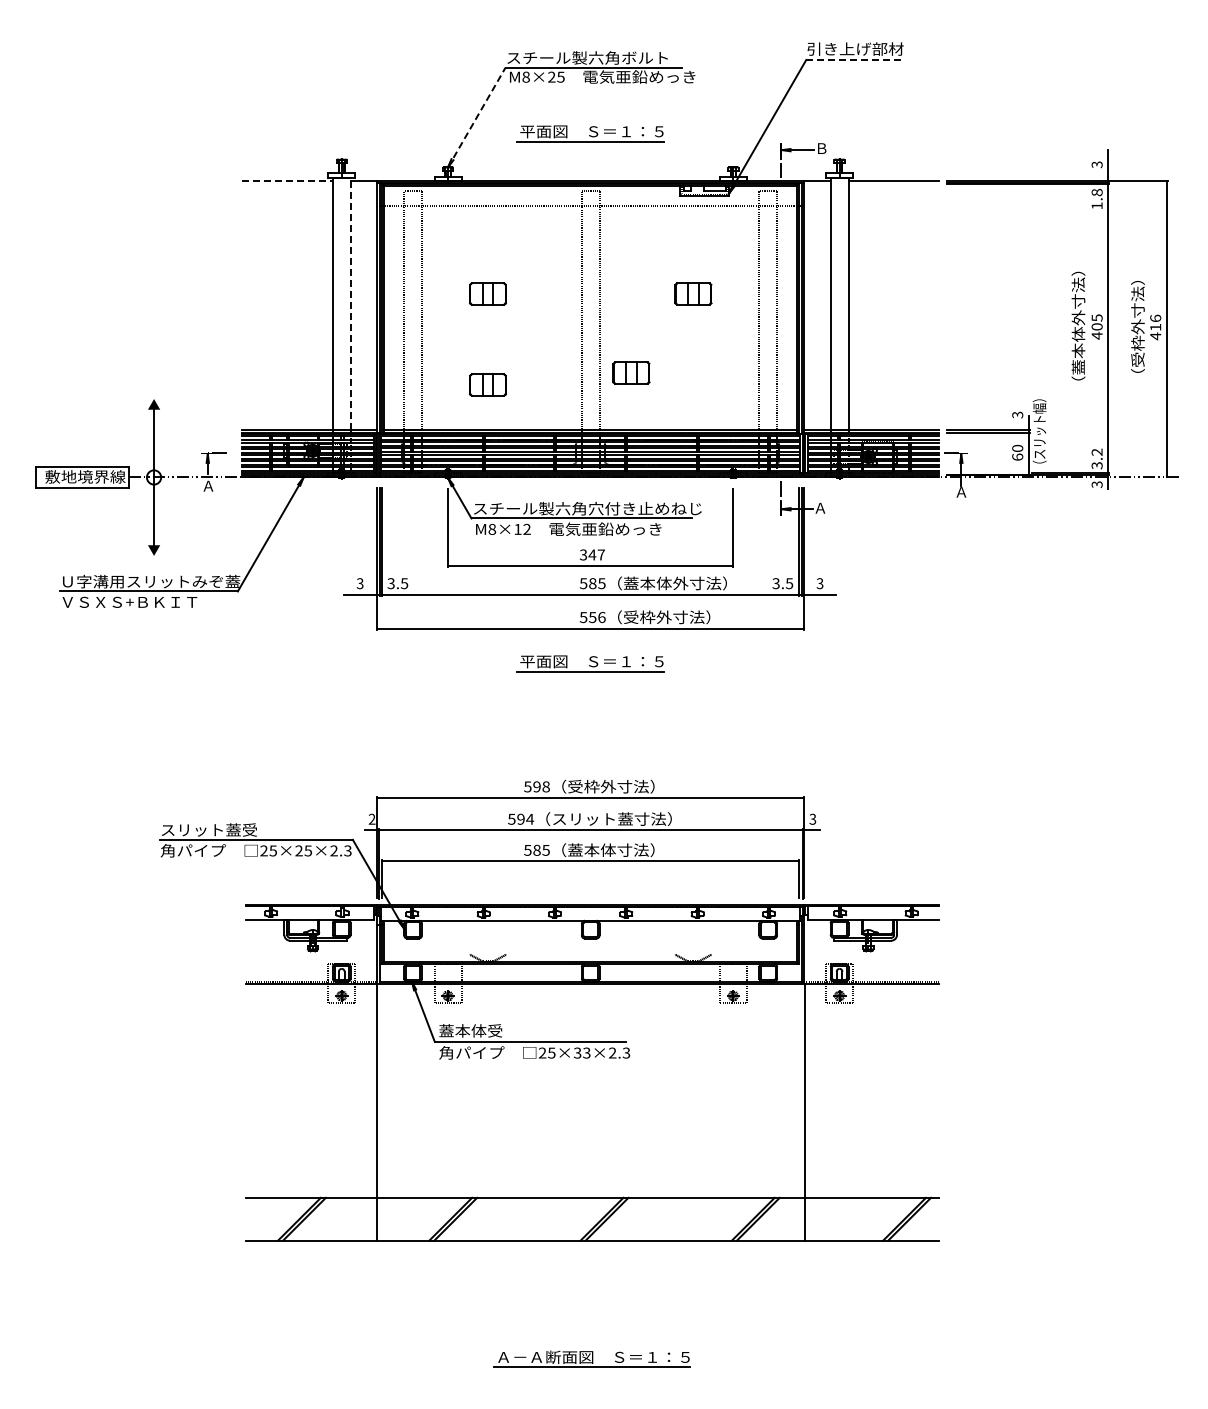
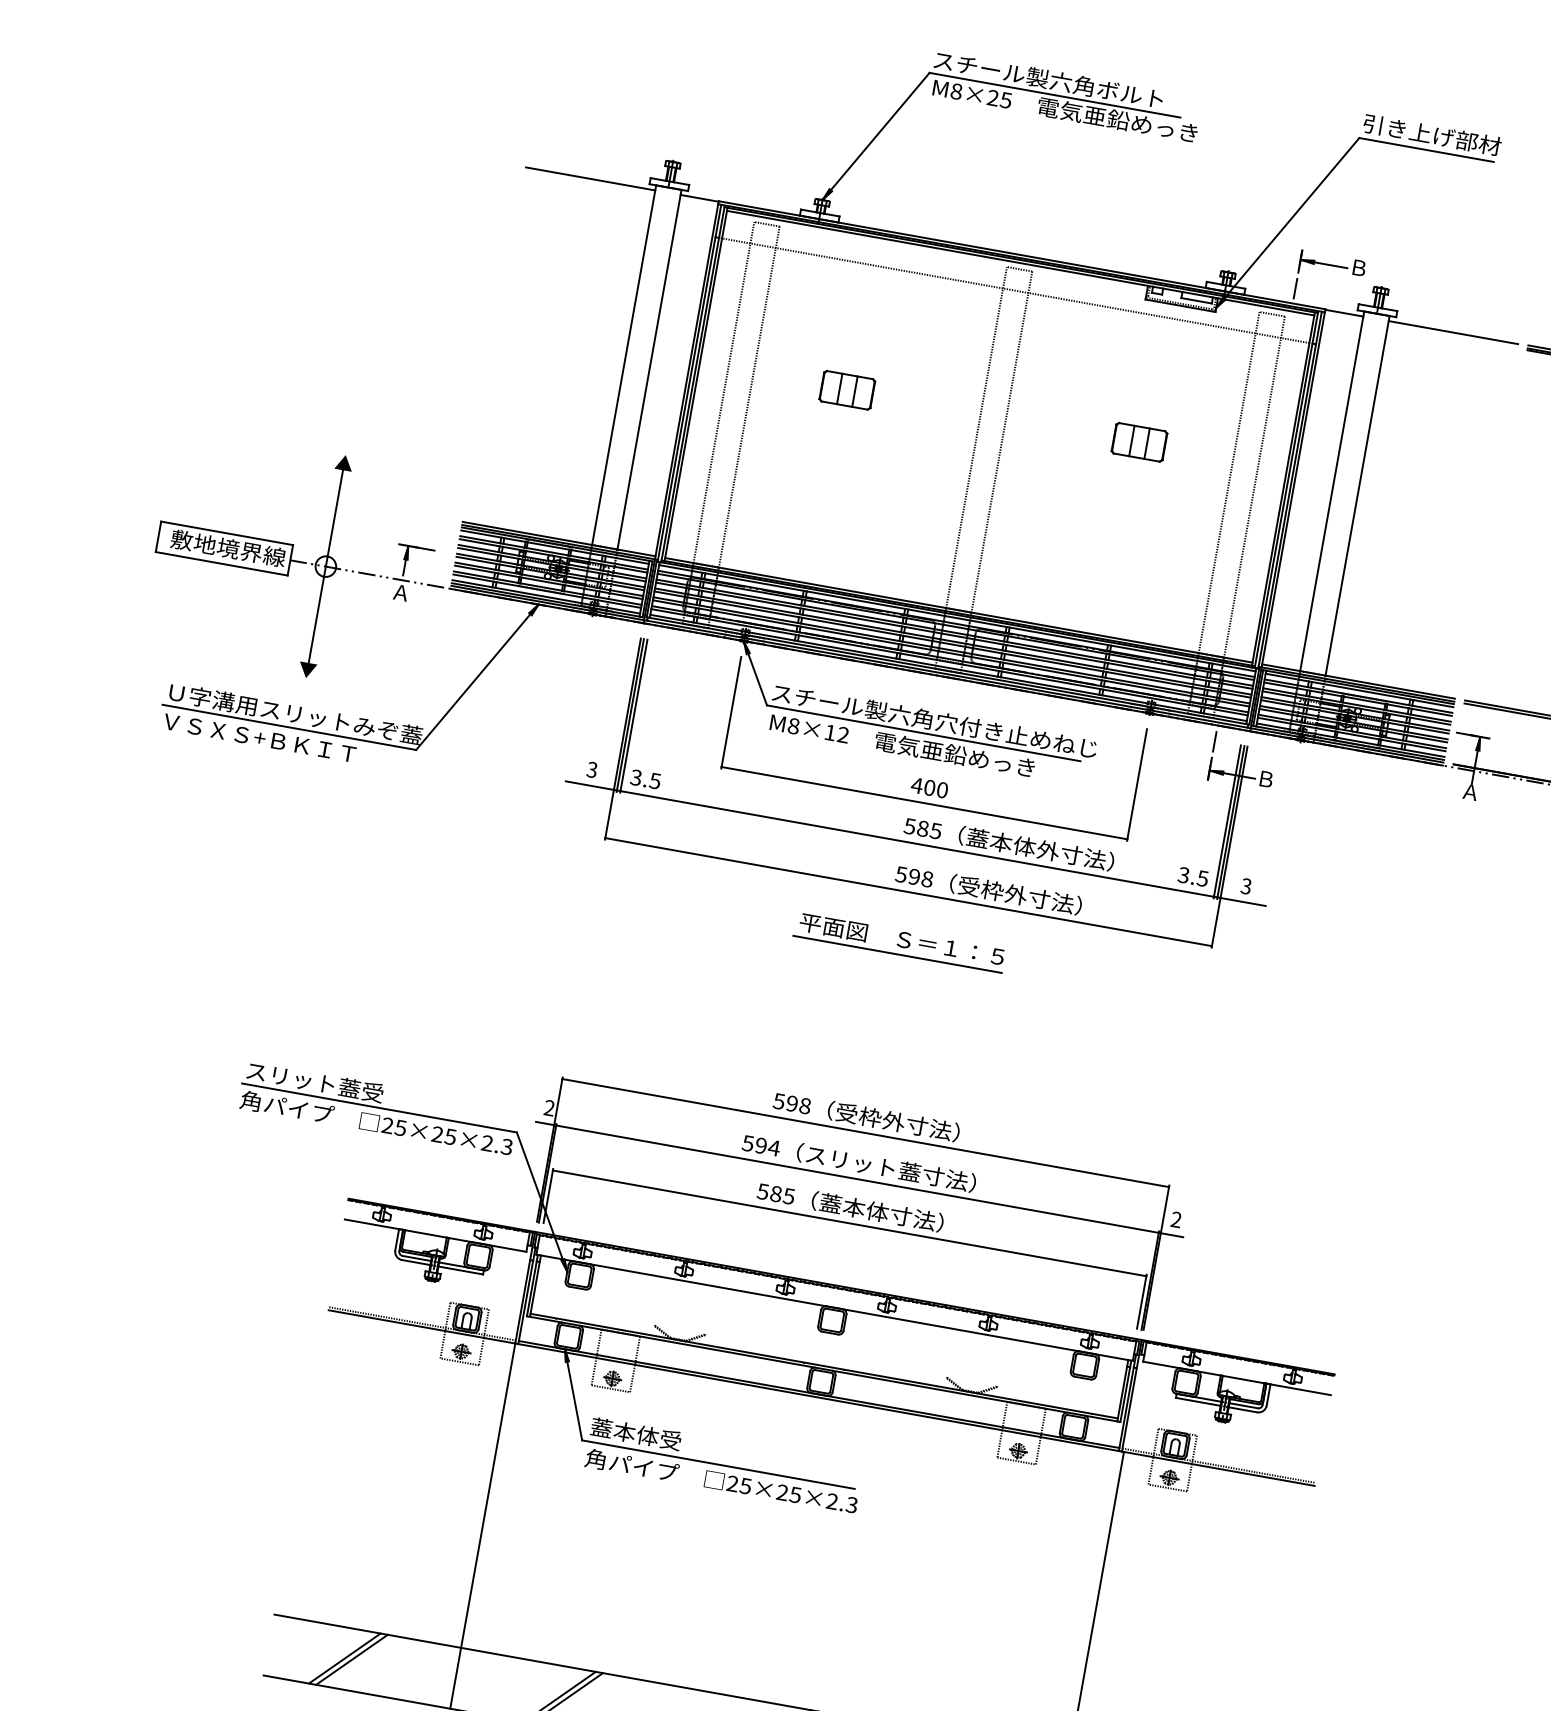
line: (854, 59) -> (1428, 149), dashed -> solid
line: (476, 117) -> (875, 136), dashed -> solid
part: (590, 133) -> (1033, 187), removed
line: (287, 181) -> (590, 179), dashed -> solid
line: (350, 303) -> (649, 368), dashed -> solid
part: (631, 372) -> (1031, 538), removed
part: (487, 384) -> (823, 518), removed
text: (820, 507) -> (1266, 778), Ａ -> Ｂ
text: (591, 554) -> (928, 787), 347 -> 400
text: (597, 617) -> (921, 878), 556 -> 598
text: (812, 819) -> (1175, 1219), 3 -> 2
text: (581, 1052) -> (788, 1492), 25×33×2.3 -> 25×25×2.3

